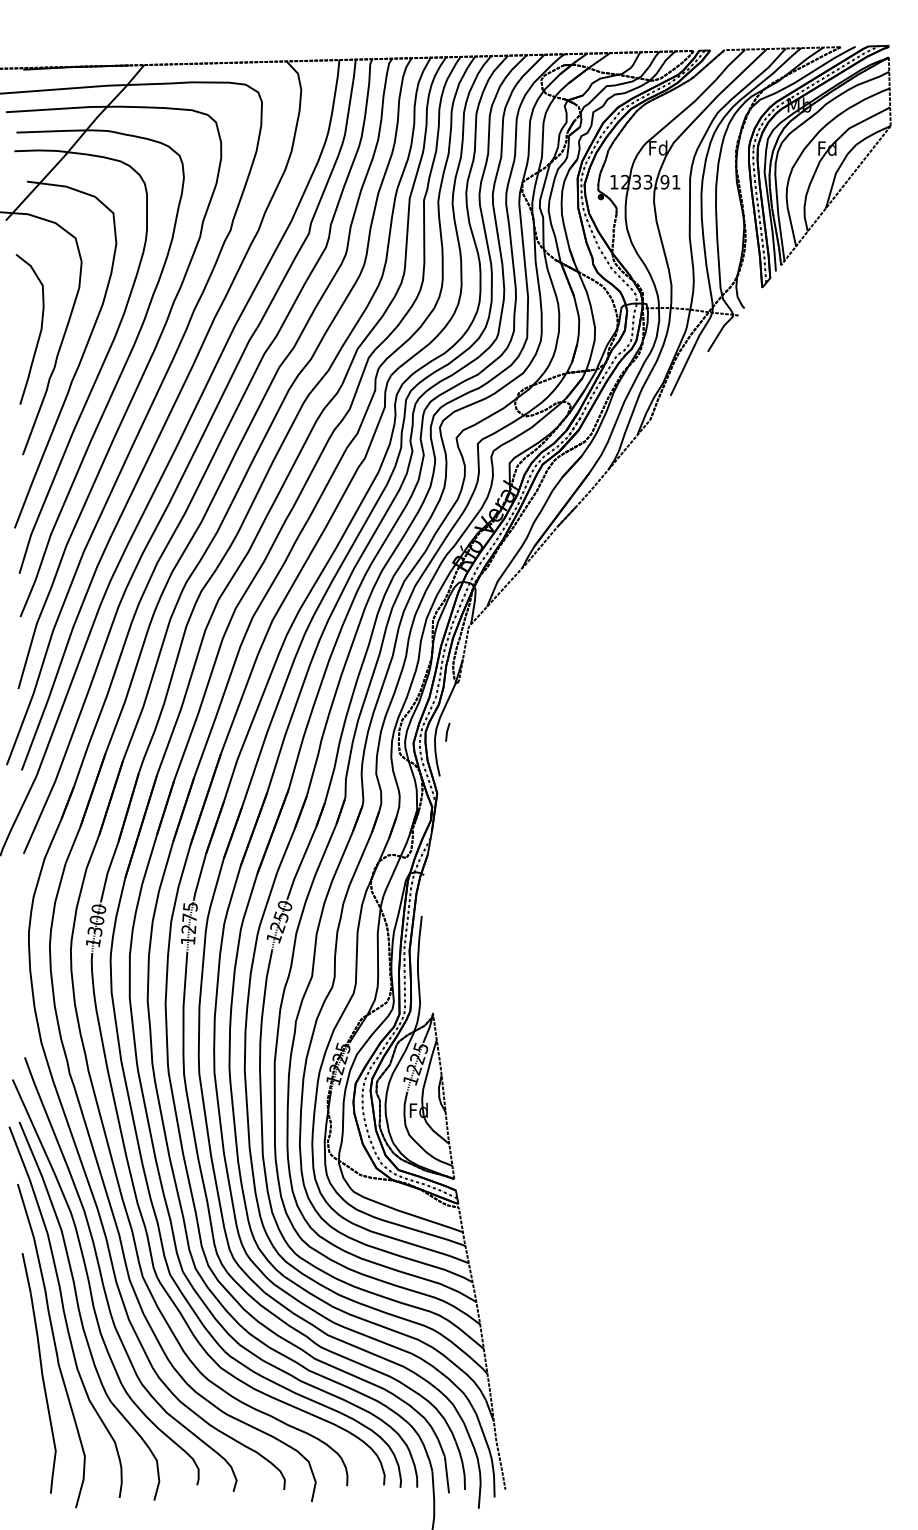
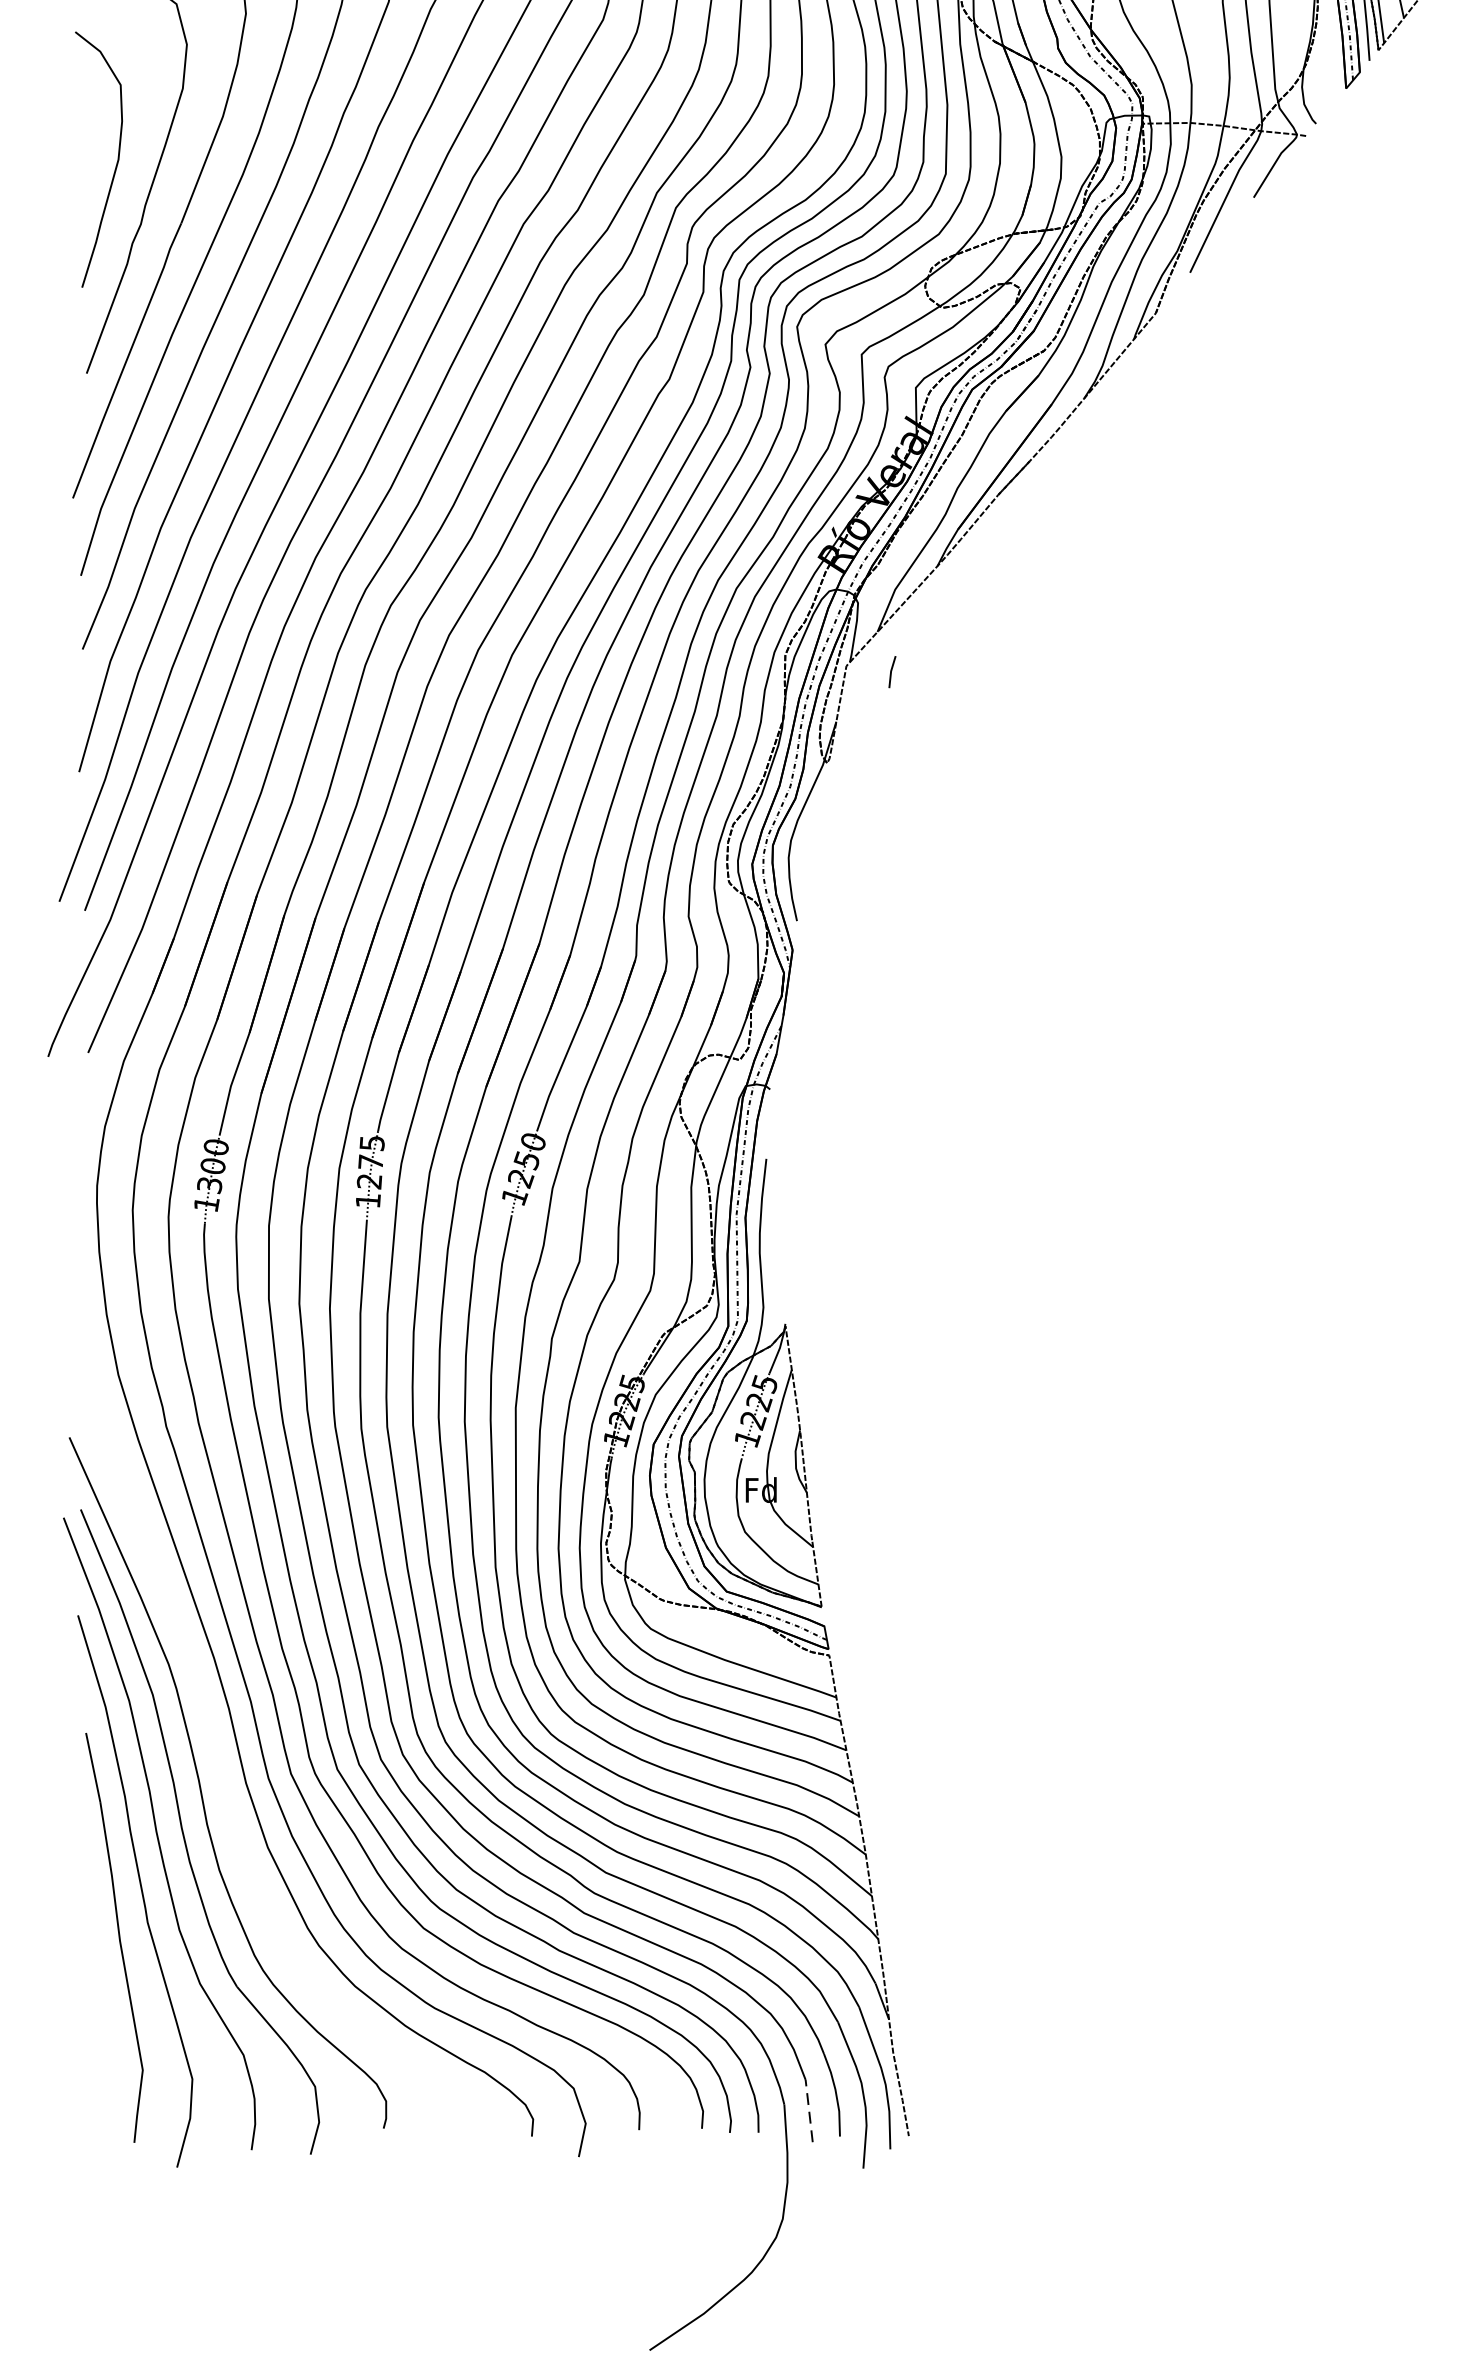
line: (447, 731) -> (891, 670), moved
curve: (103, 1280) -> (224, 1779), removed
line: (446, 1474) -> (808, 2110), solid -> dashed

